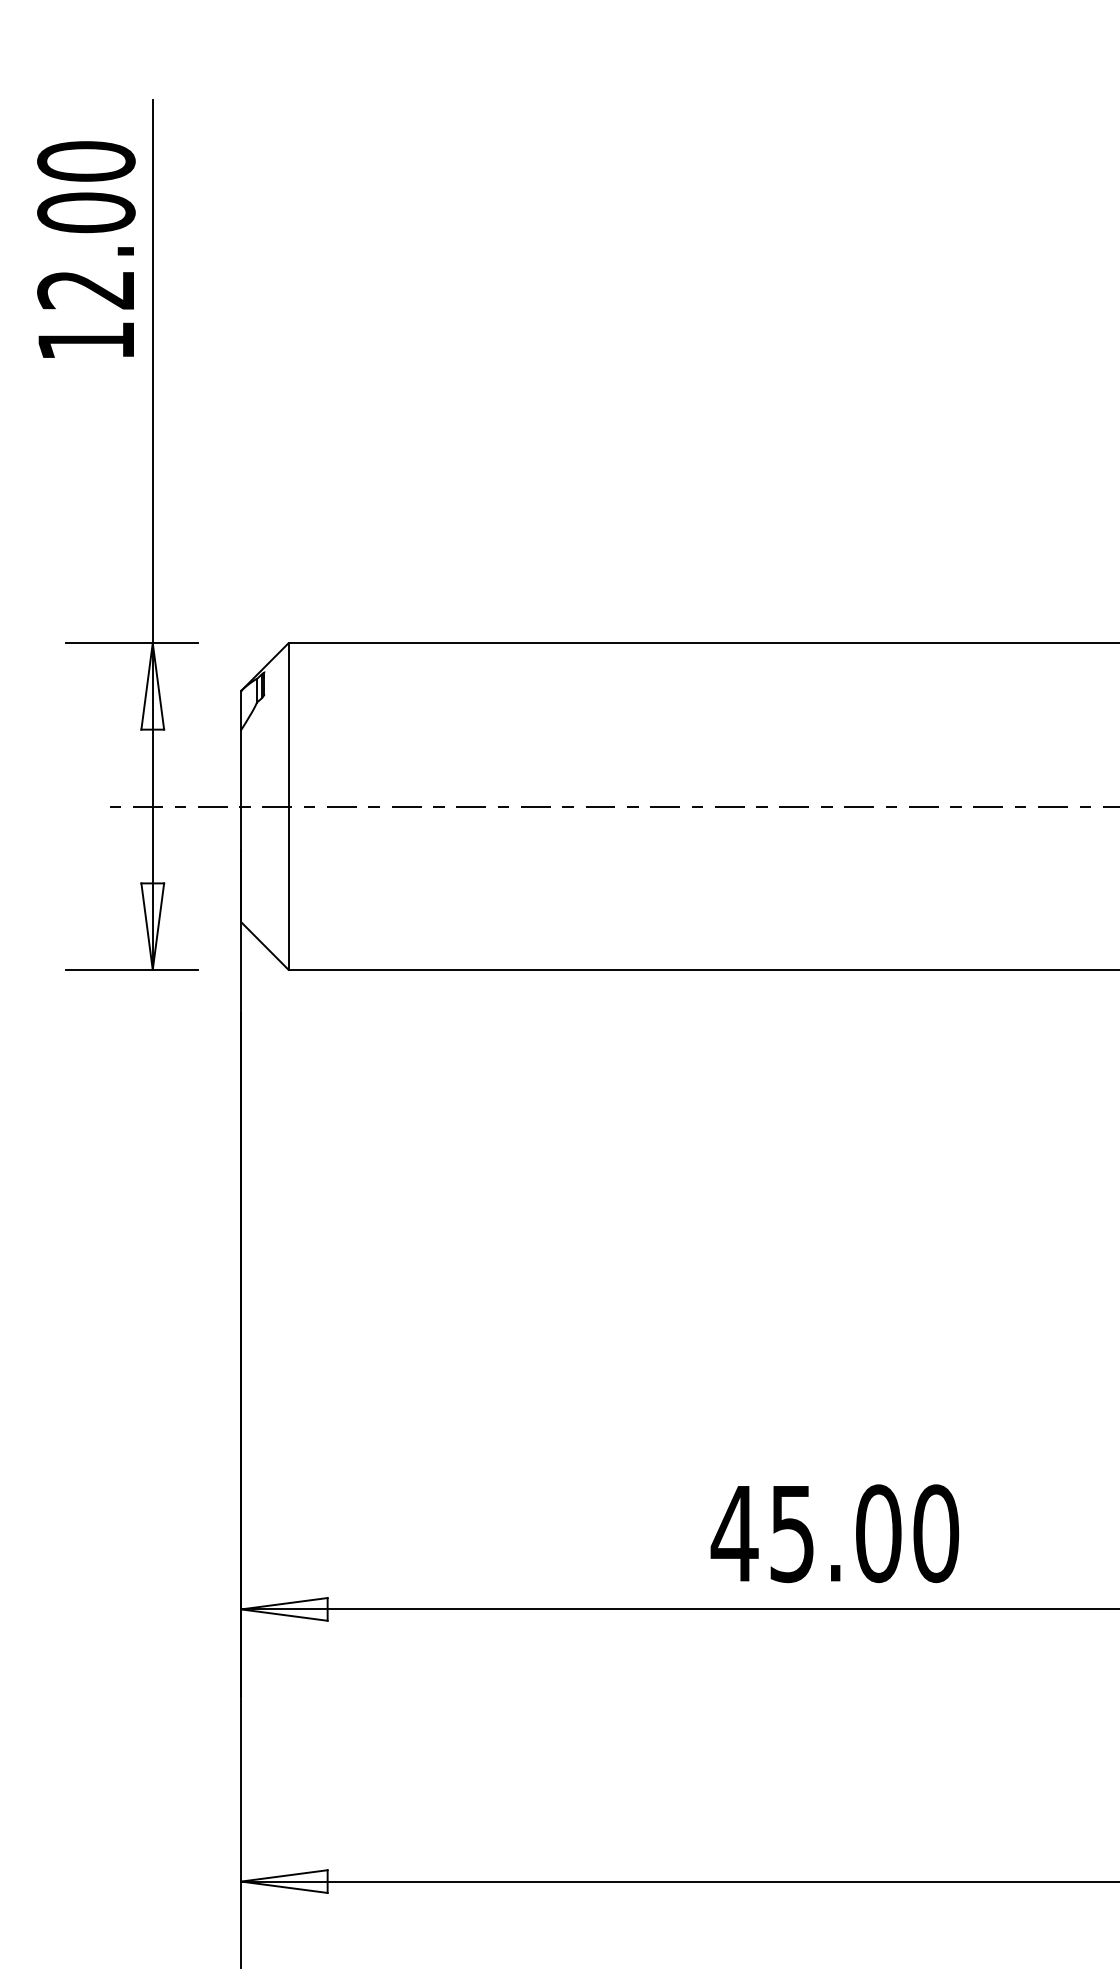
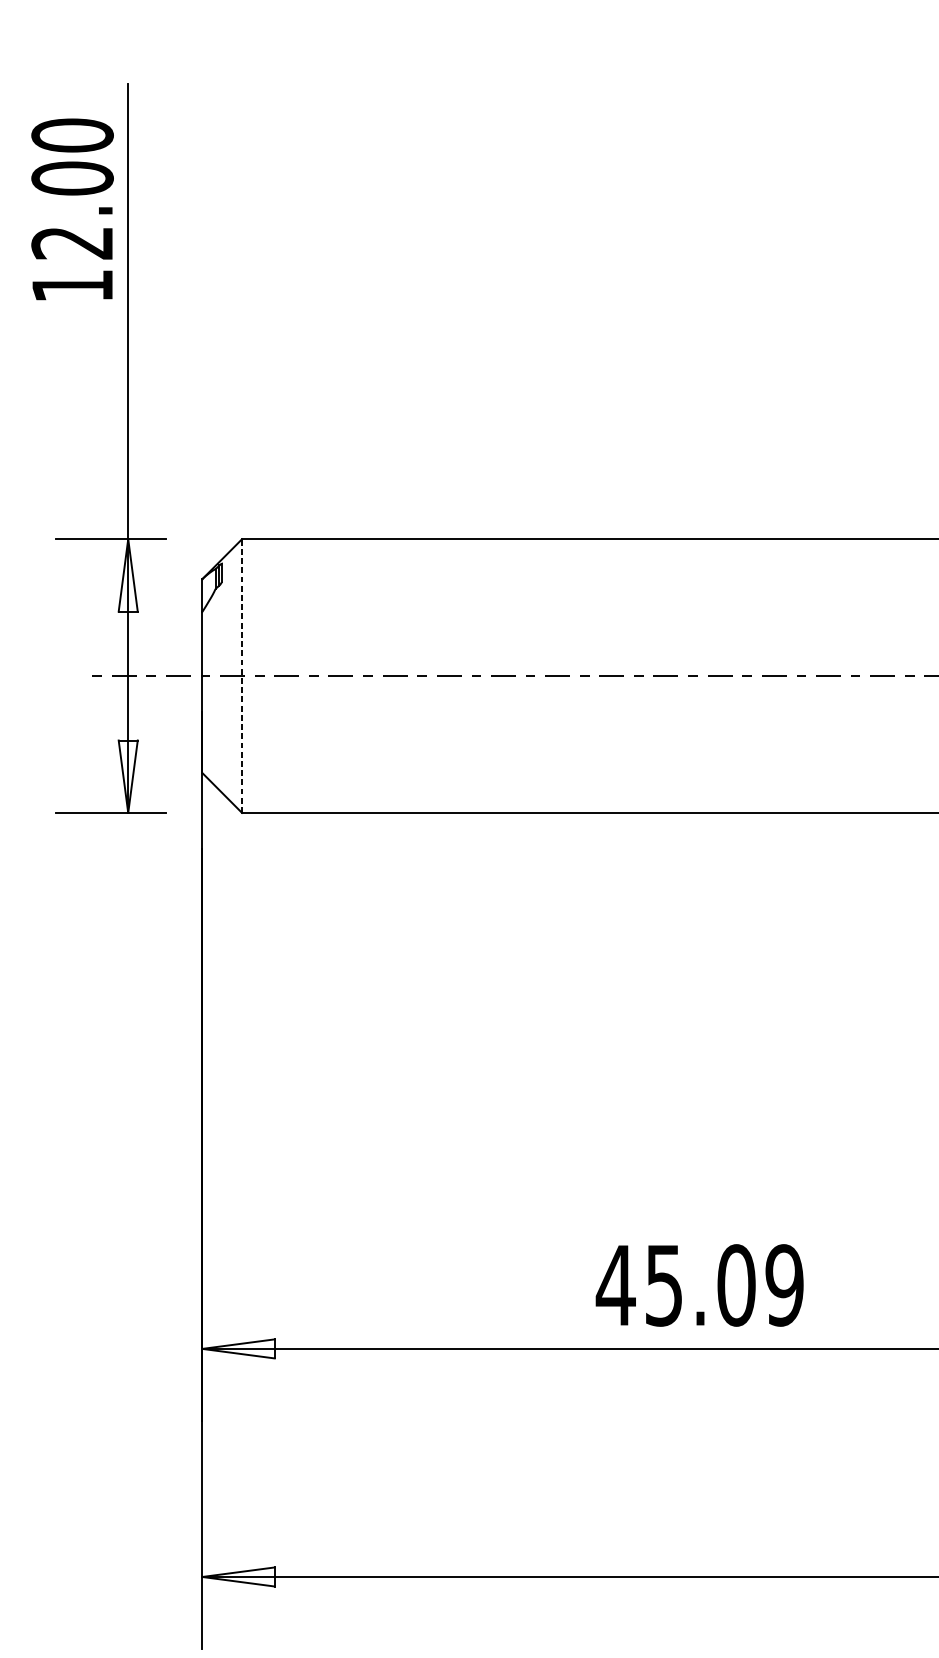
line: (288, 806) -> (241, 676), solid -> dashed
text: (936, 1533) -> (785, 1285), 45.00 -> 45.09

